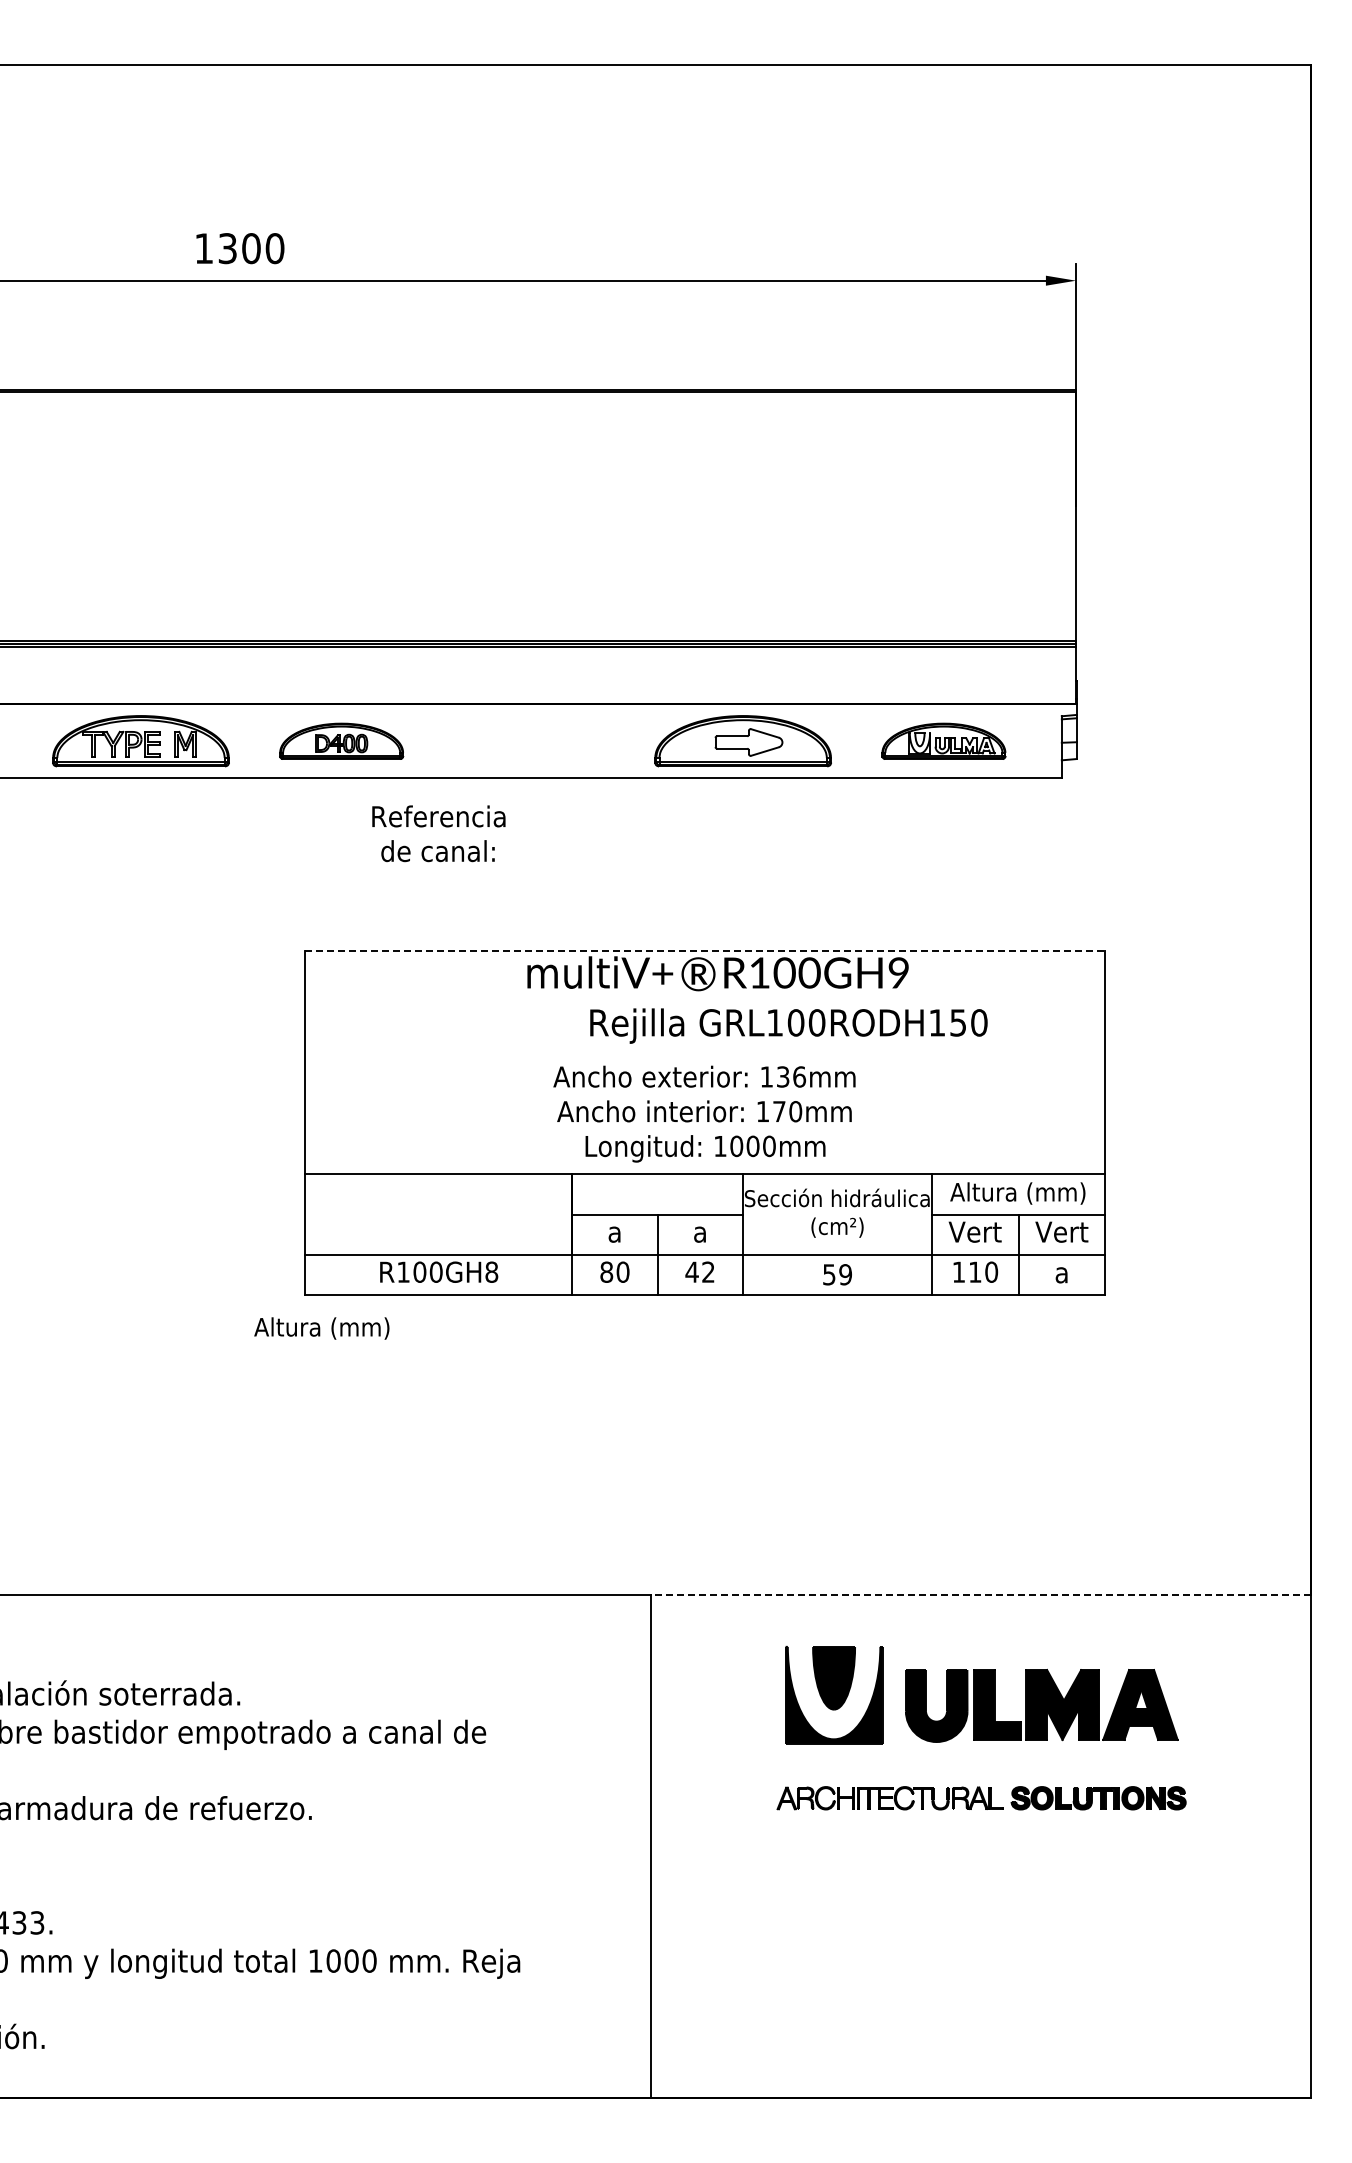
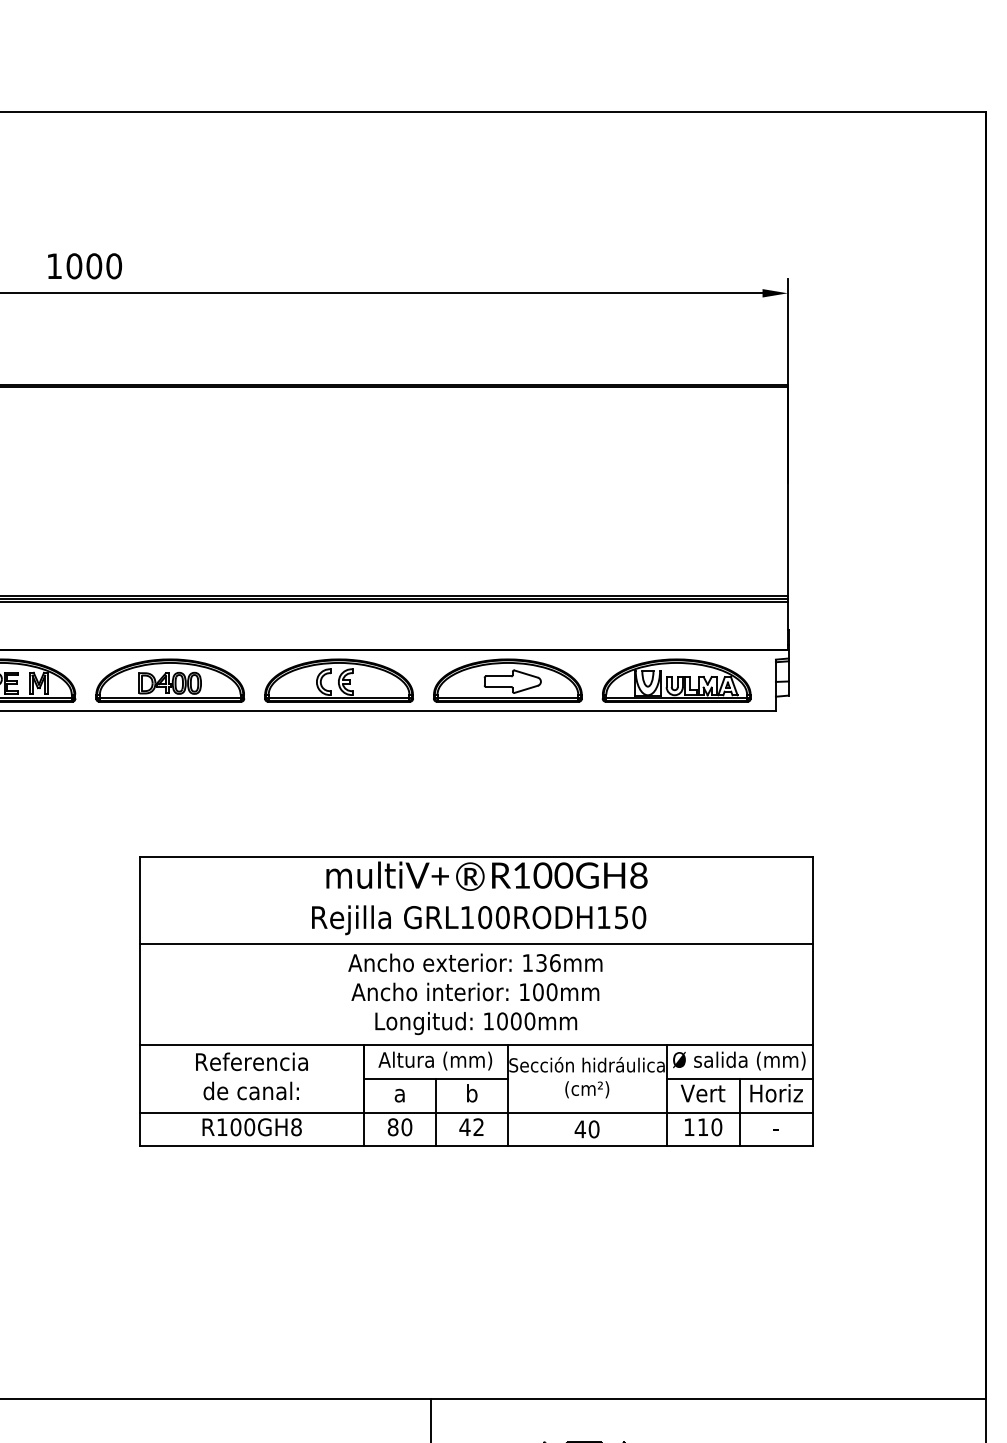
text: (227, 248) -> (74, 266), 1300 -> 1000
part: (341, 741) -> (170, 680), size x1.43
part: (542, 741) -> (339, 680), added
part: (943, 741) -> (676, 680), size x1.43
text: (438, 833) -> (251, 1076), moved
line: (705, 950) -> (476, 856), dashed -> solid
text: (898, 973) -> (638, 876), R100GH9 -> R100GH8
text: (788, 1025) -> (478, 919), moved
line: (705, 1054) -> (476, 944), added
text: (779, 1111) -> (538, 992), 170mm -> 100mm
text: (1018, 1193) -> (739, 1061), Altura (mm) -> Ø salida (mm)
text: (700, 1231) -> (472, 1093), a -> b
text: (1062, 1231) -> (776, 1093), Vert -> Horiz
text: (837, 1274) -> (587, 1129), 59 -> 40
text: (1061, 1275) -> (775, 1130), a -> -
text: (321, 1328) -> (435, 1061), moved
line: (981, 1595) -> (708, 1399), dashed -> solid

